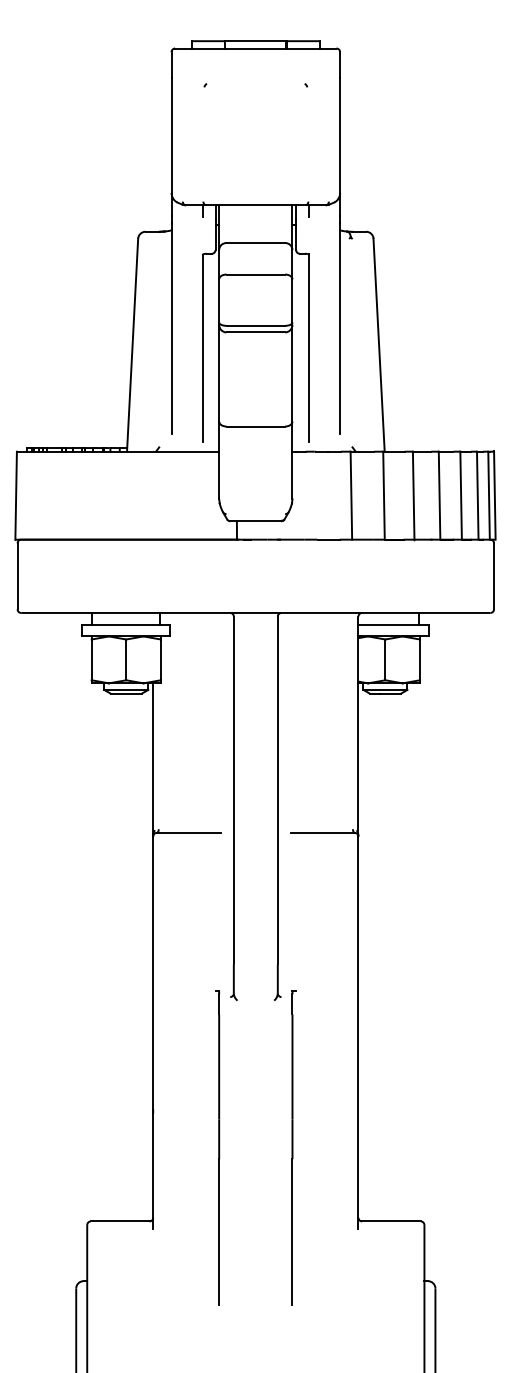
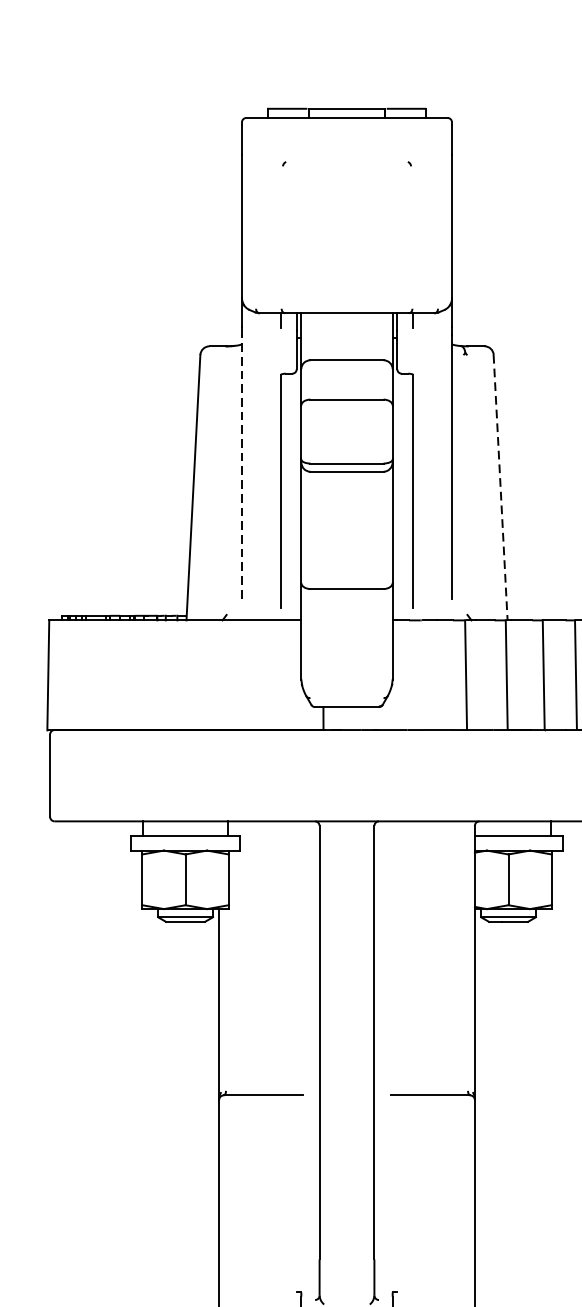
line: (171, 328) -> (241, 466), solid -> dashed
line: (379, 345) -> (501, 488), solid -> dashed

